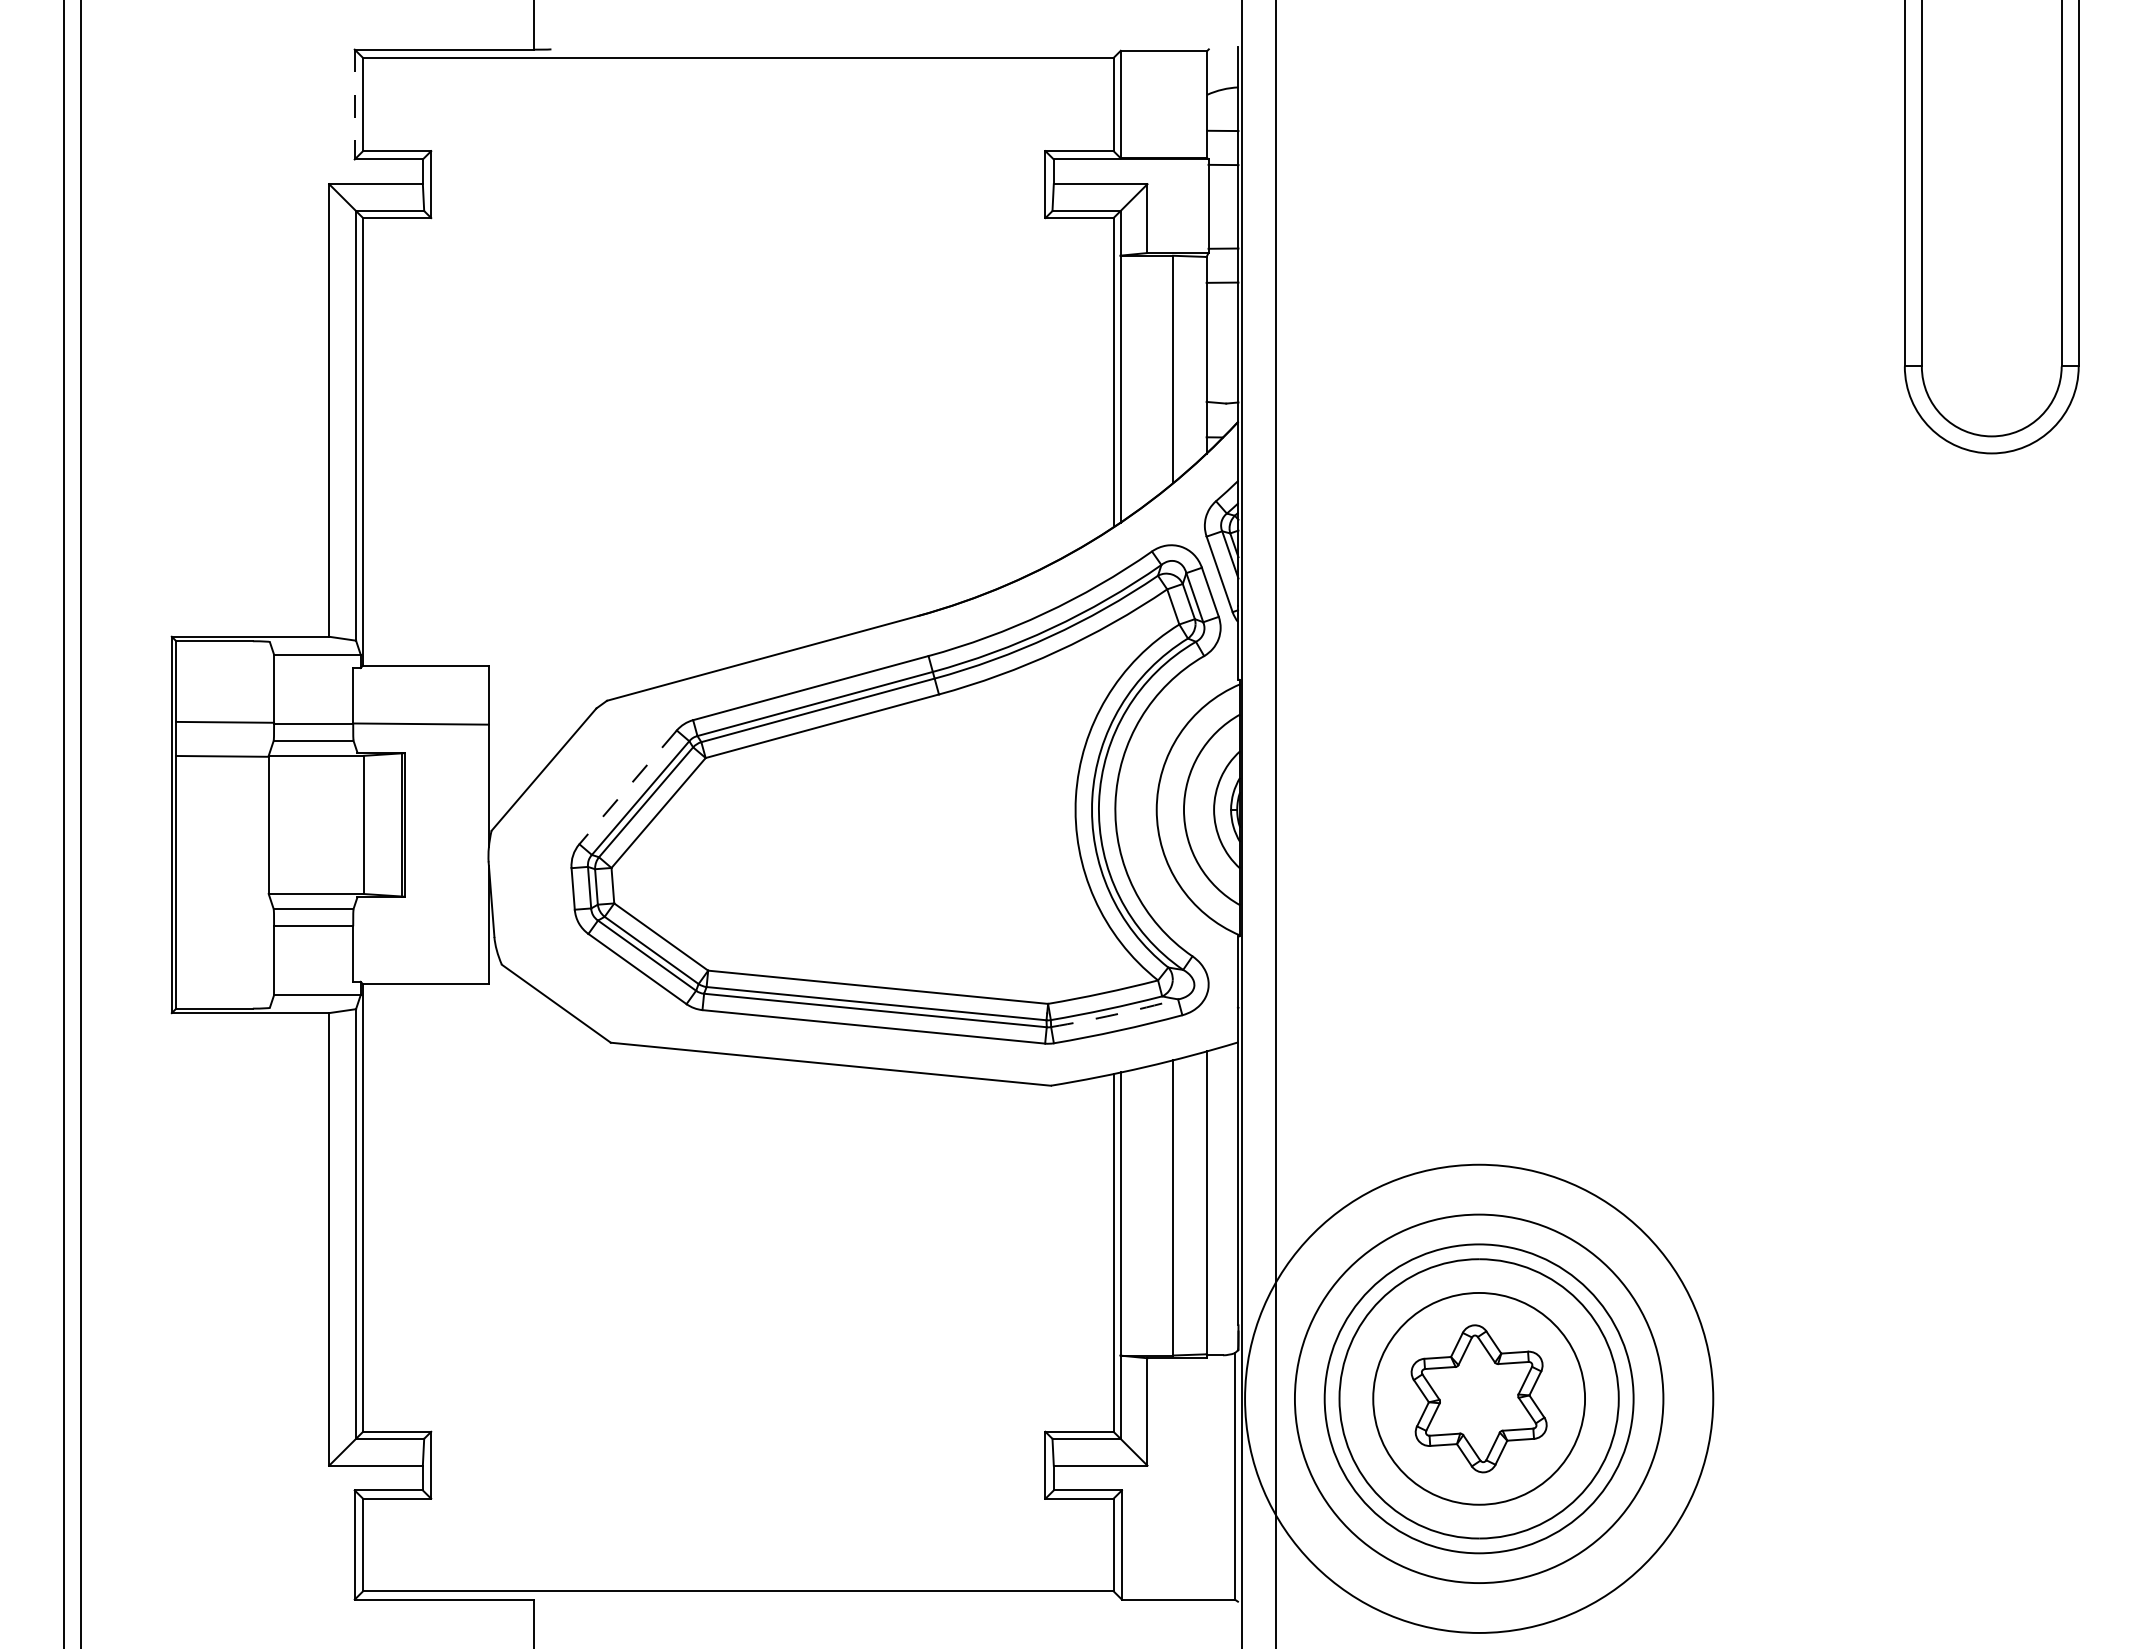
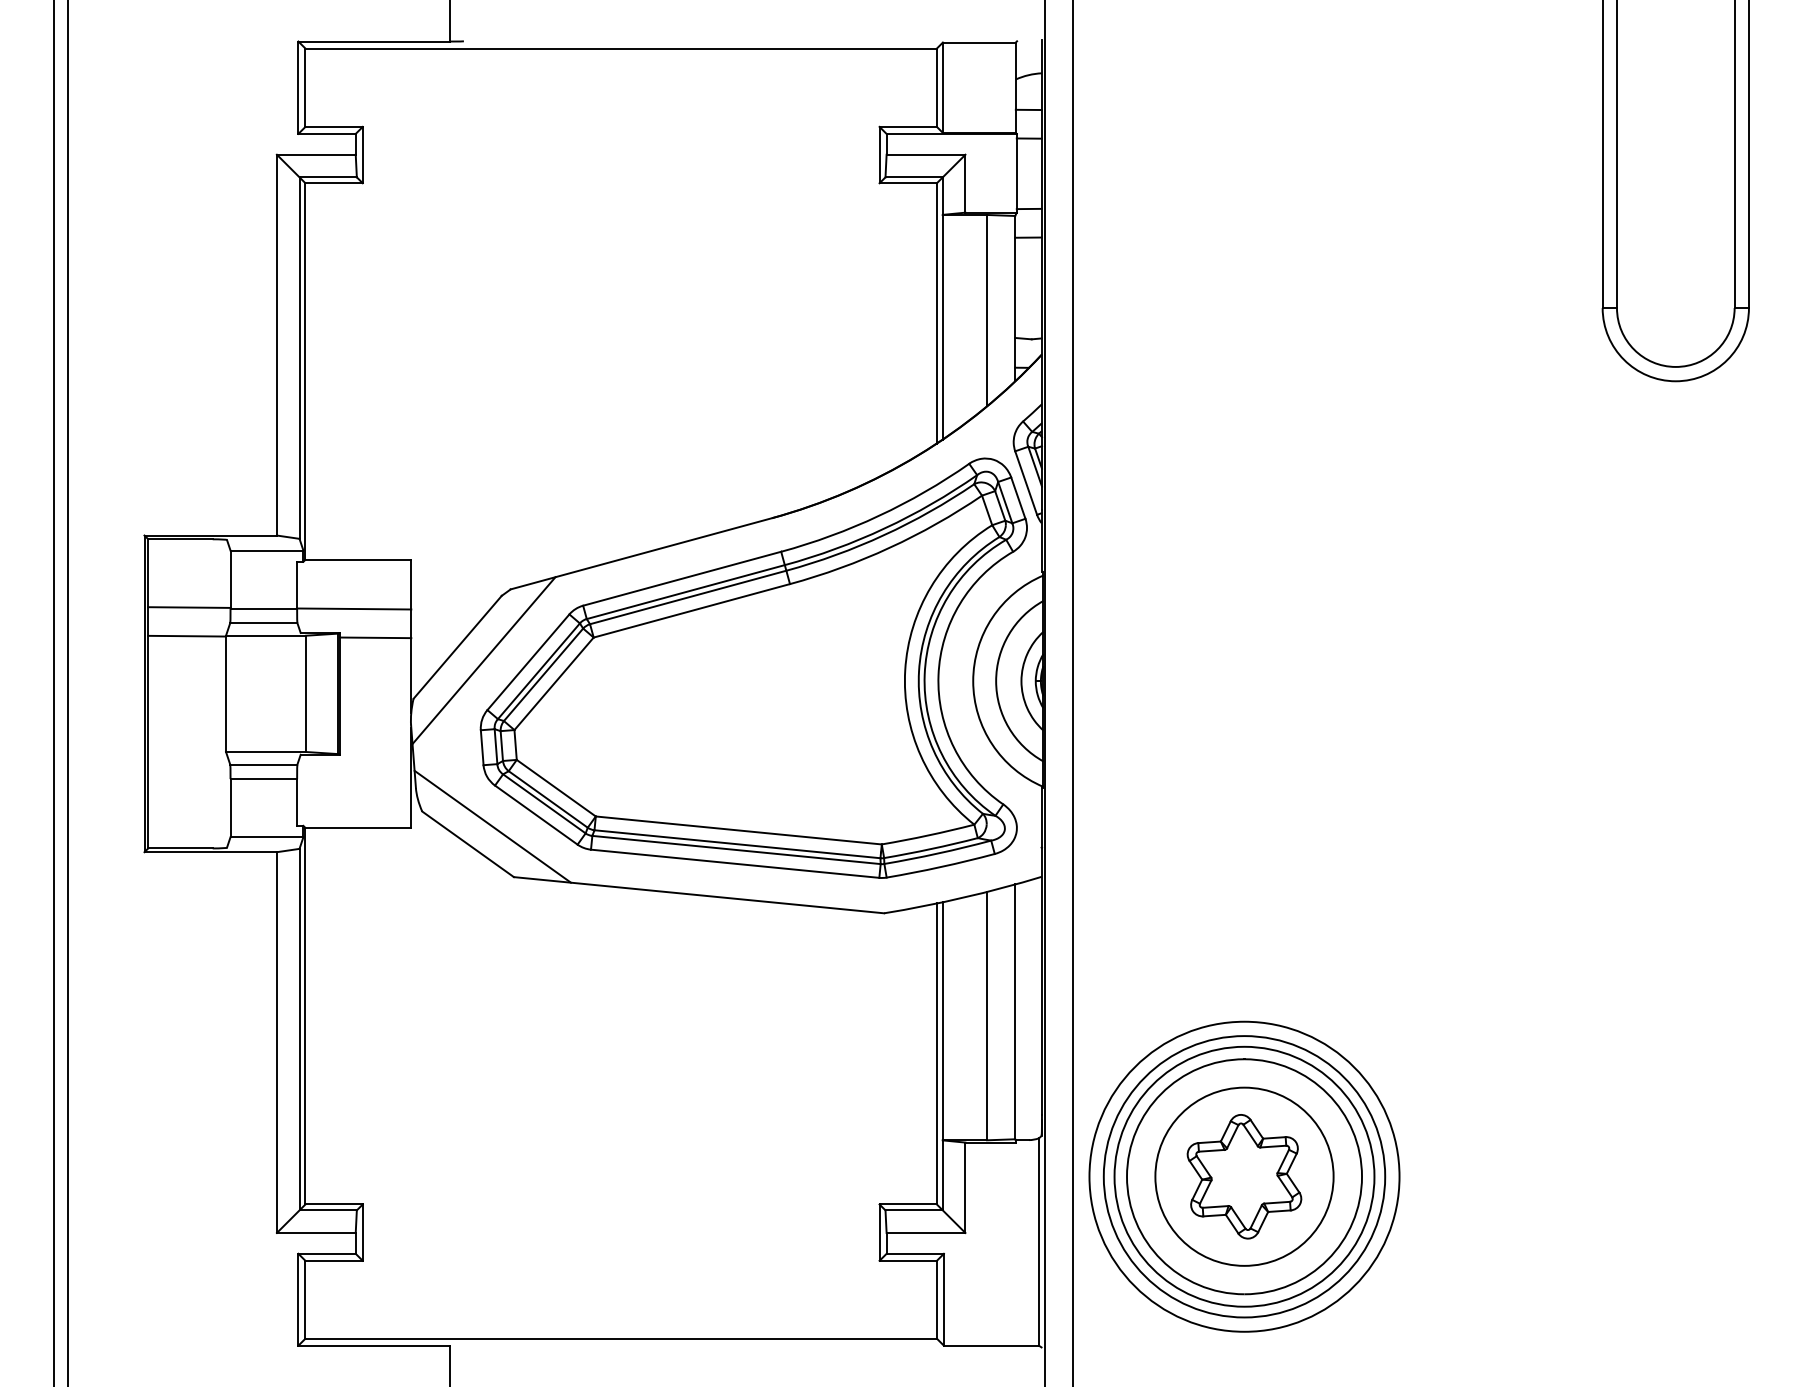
line: (354, 104) -> (298, 87), dashed -> solid
line: (446, 757) -> (375, 637), added
line: (575, 785) -> (484, 660), added
line: (628, 787) -> (528, 662), dashed -> solid
line: (585, 982) -> (492, 826), added
arc: (1114, 1014) -> (937, 853), dashed -> solid
circle: (1478, 1398) -> (1243, 1176), size x0.71

